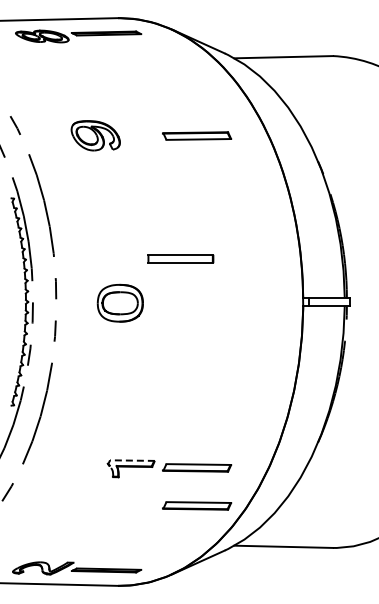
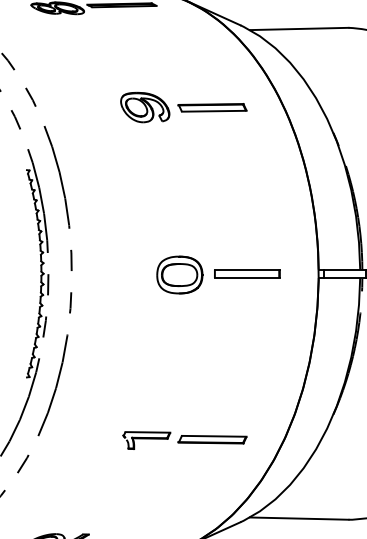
part: (95, 135) -> (144, 107), moved
part: (180, 258) -> (246, 273), moved
part: (119, 302) -> (178, 274), moved
line: (131, 460) -> (146, 432), dashed -> solid
part: (197, 505) -> (212, 477), removed

